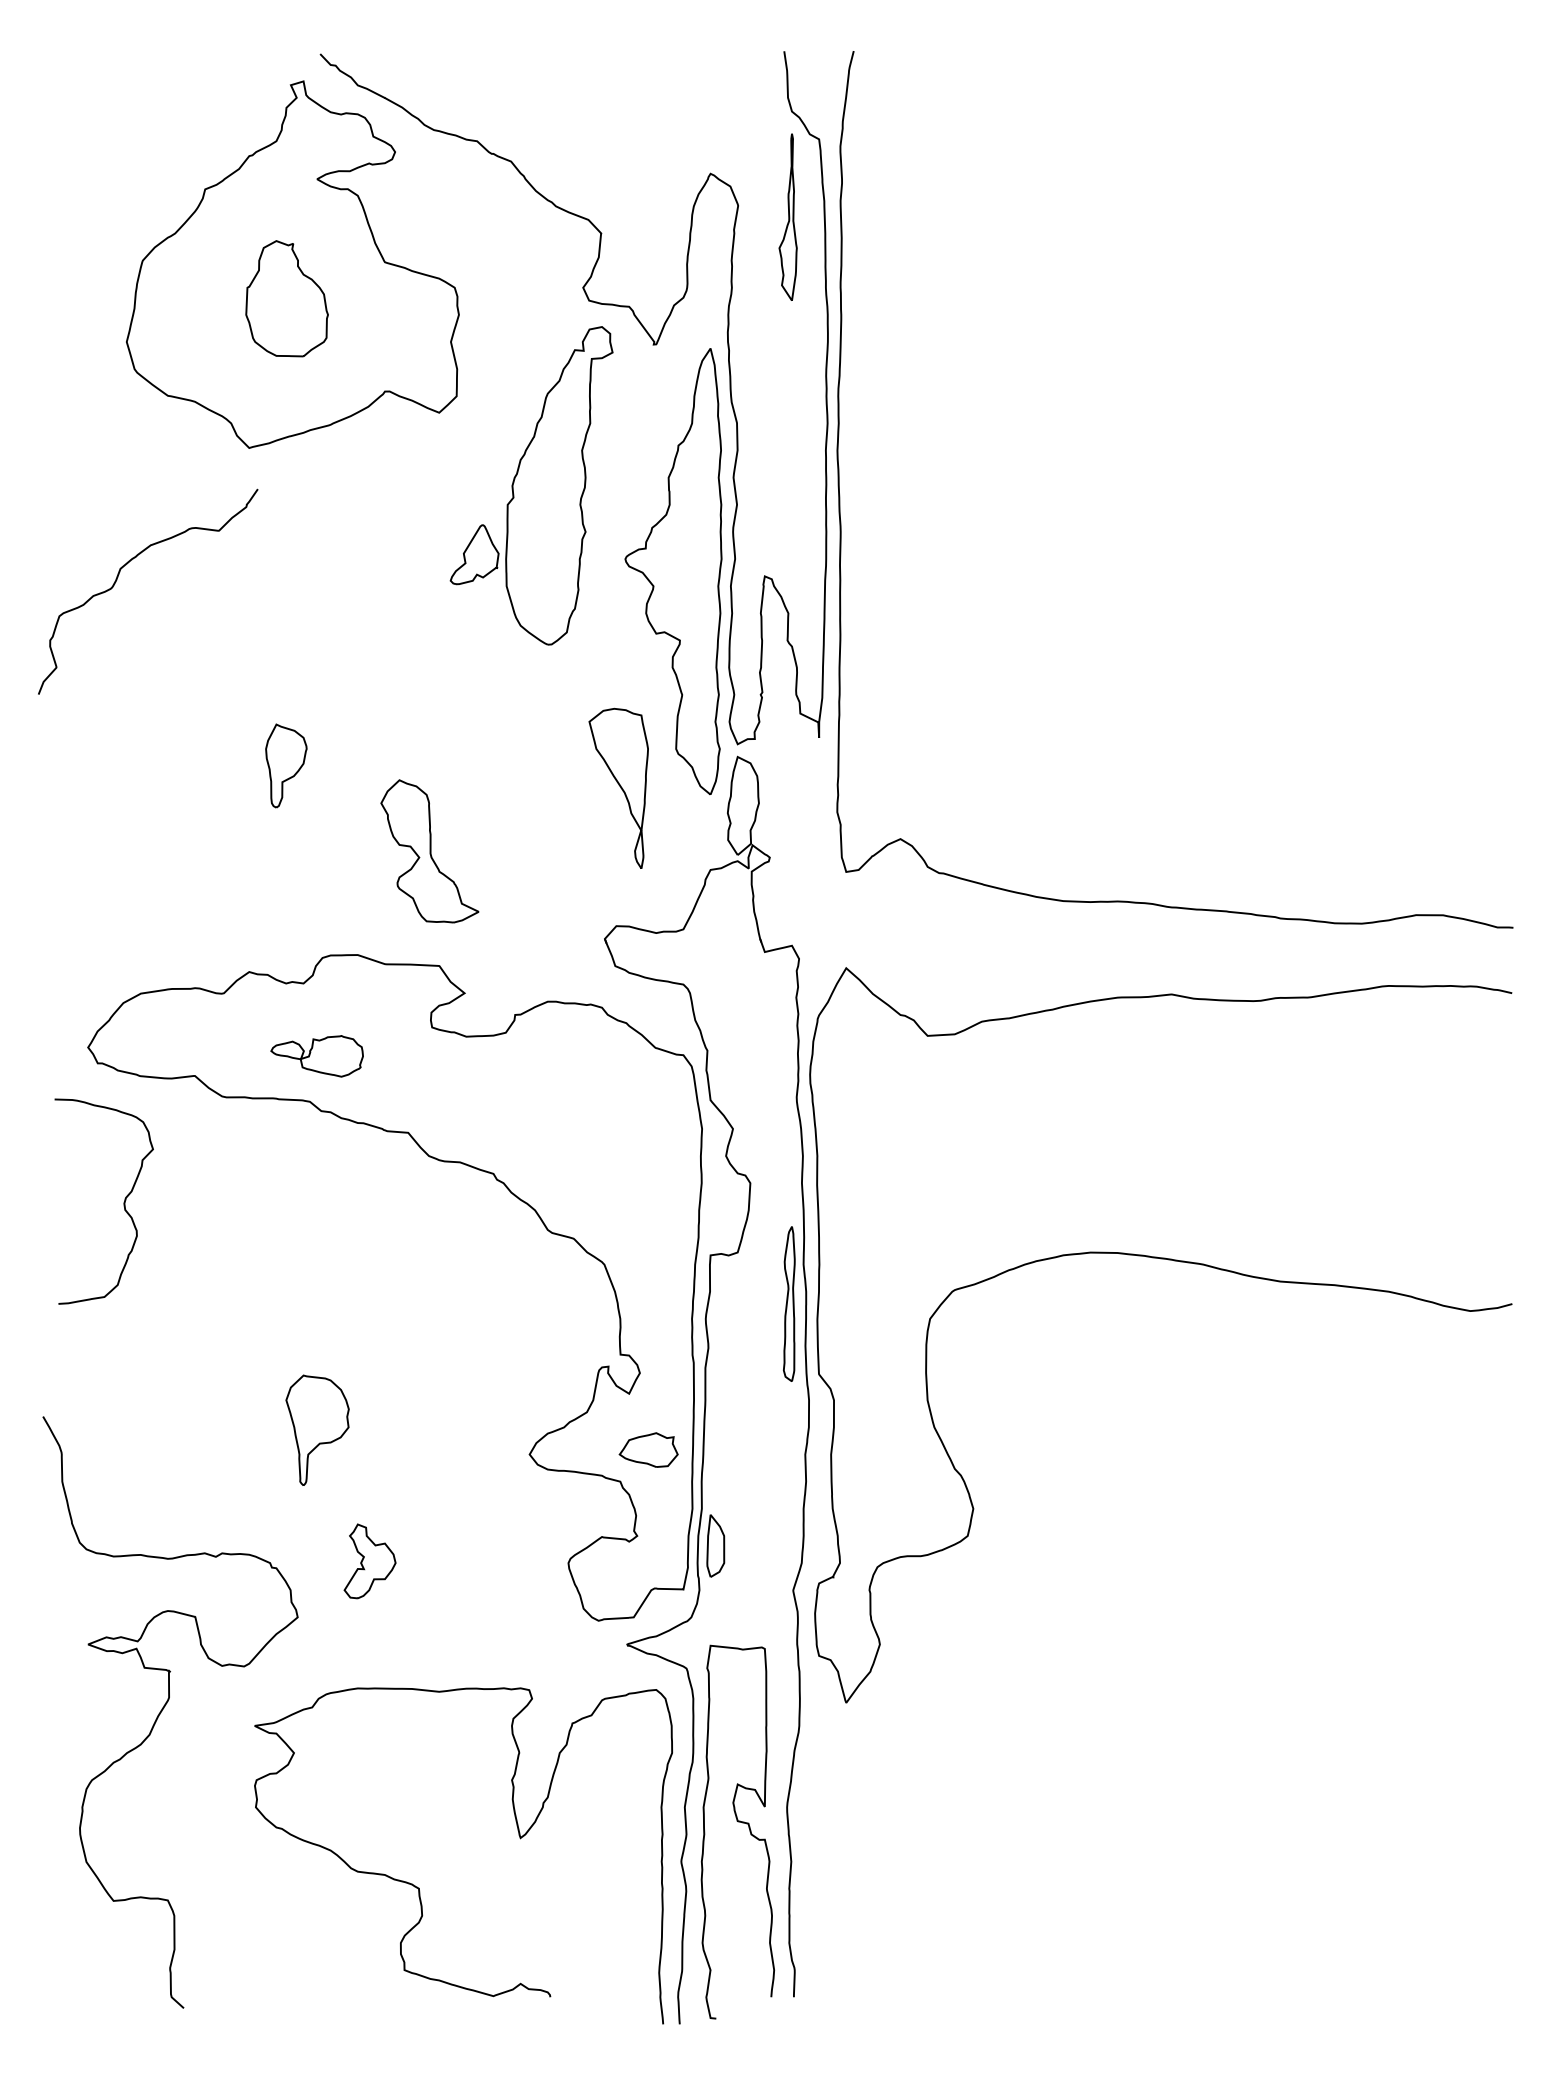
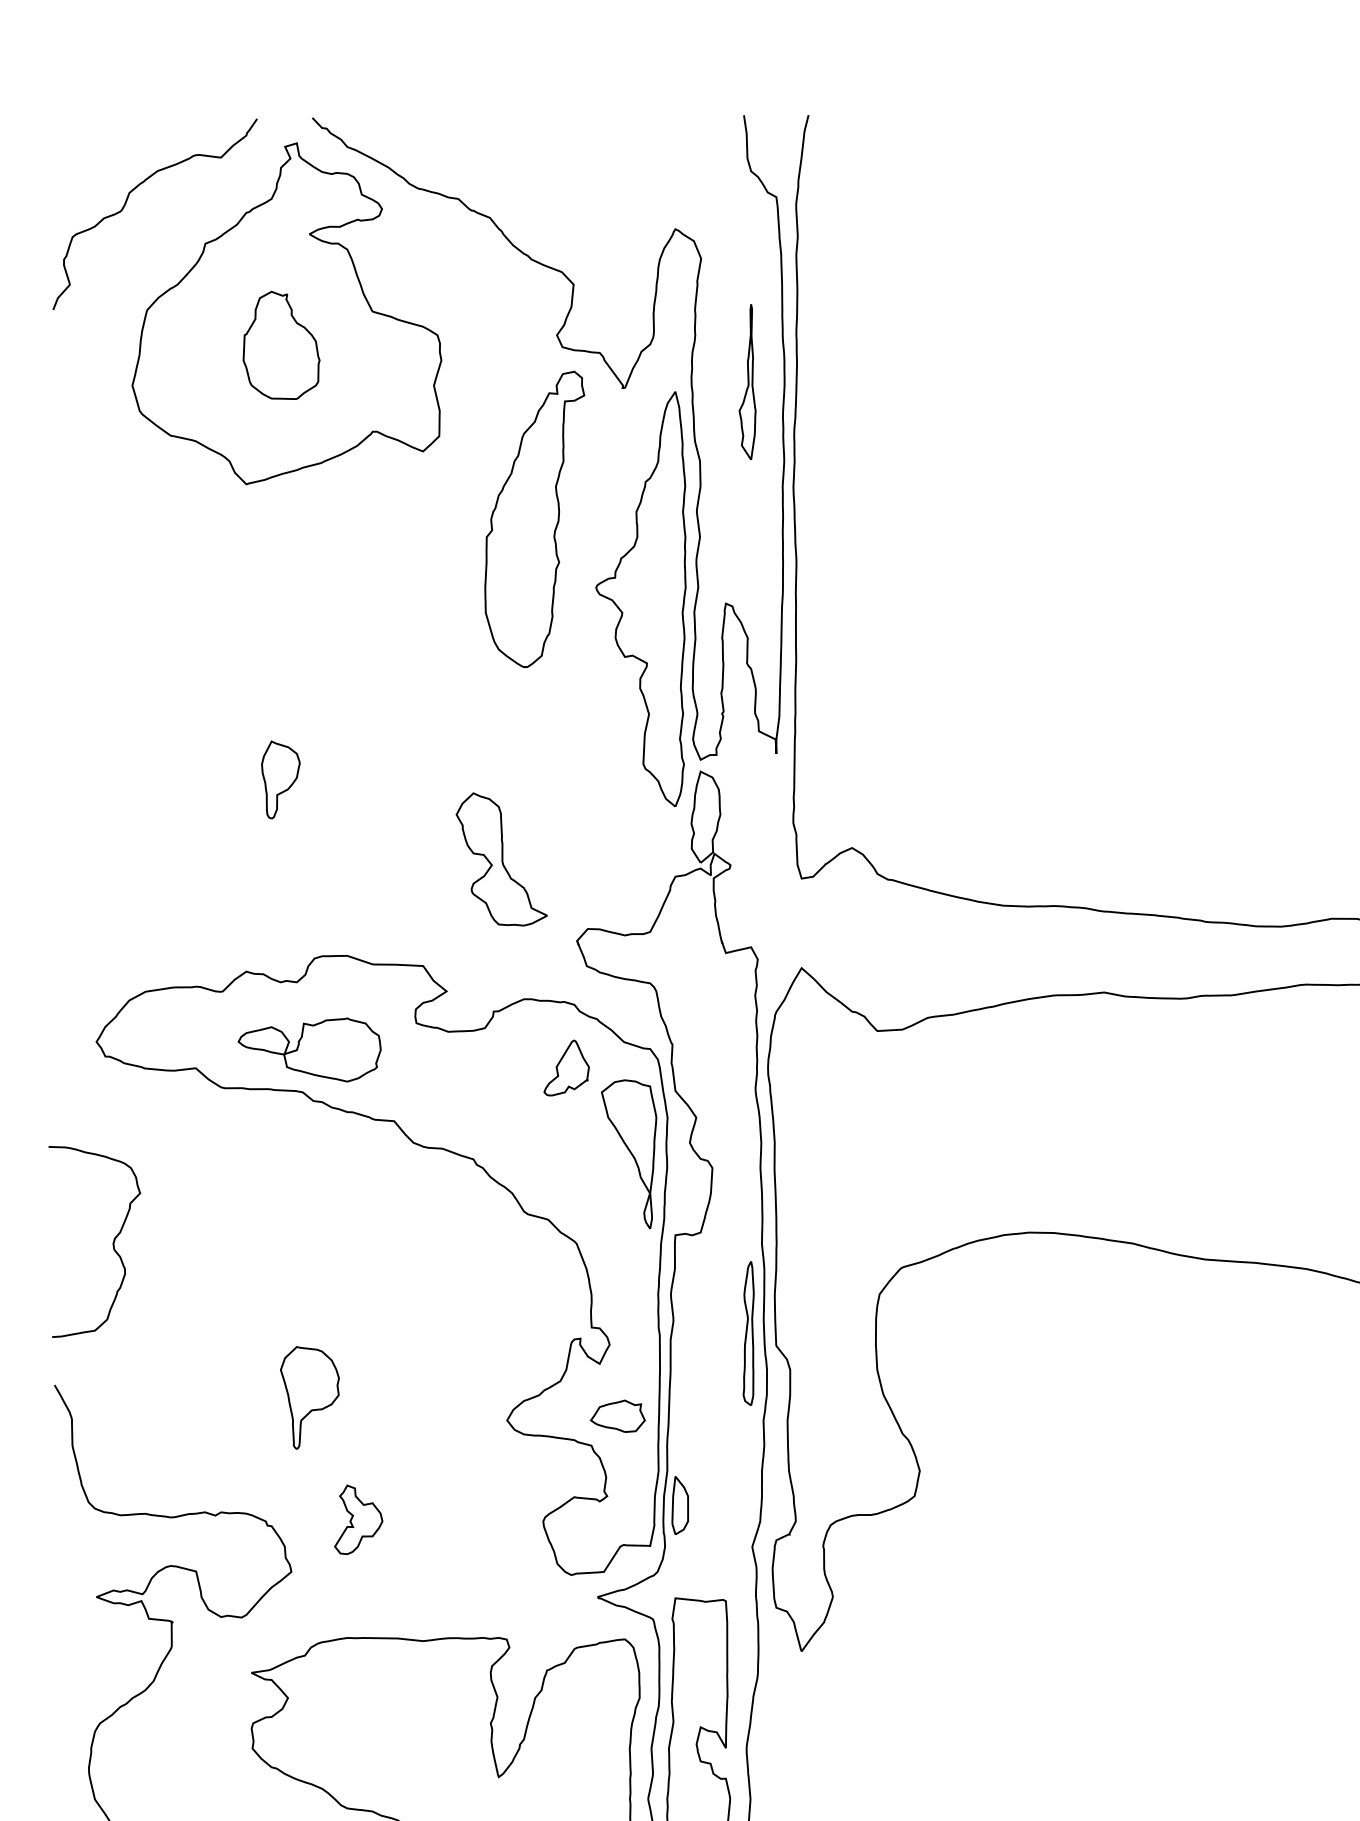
part: (787, 216) -> (746, 381), moved
part: (474, 554) -> (566, 1067), moved
curve: (117, 580) -> (126, 203), moved
part: (618, 787) -> (628, 1153), moved
part: (429, 851) -> (501, 859), moved
part: (316, 1056) -> (308, 1050), size x1.67
curve: (123, 1202) -> (112, 1242), moved
part: (789, 1303) -> (748, 1332), moved

